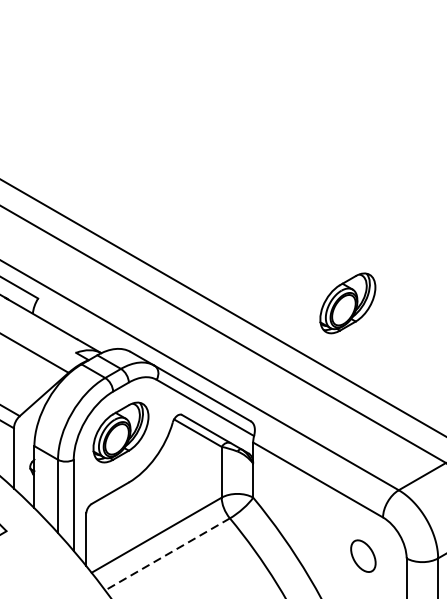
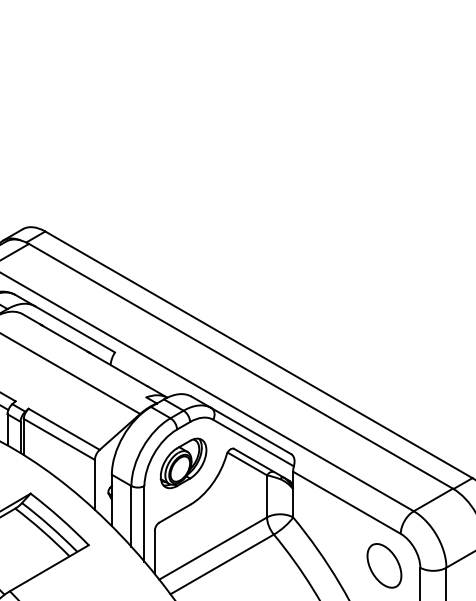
part: (347, 303) -> (371, 356), removed
line: (167, 554) -> (222, 564), dashed -> solid
part: (363, 555) -> (384, 565), size x1.67

